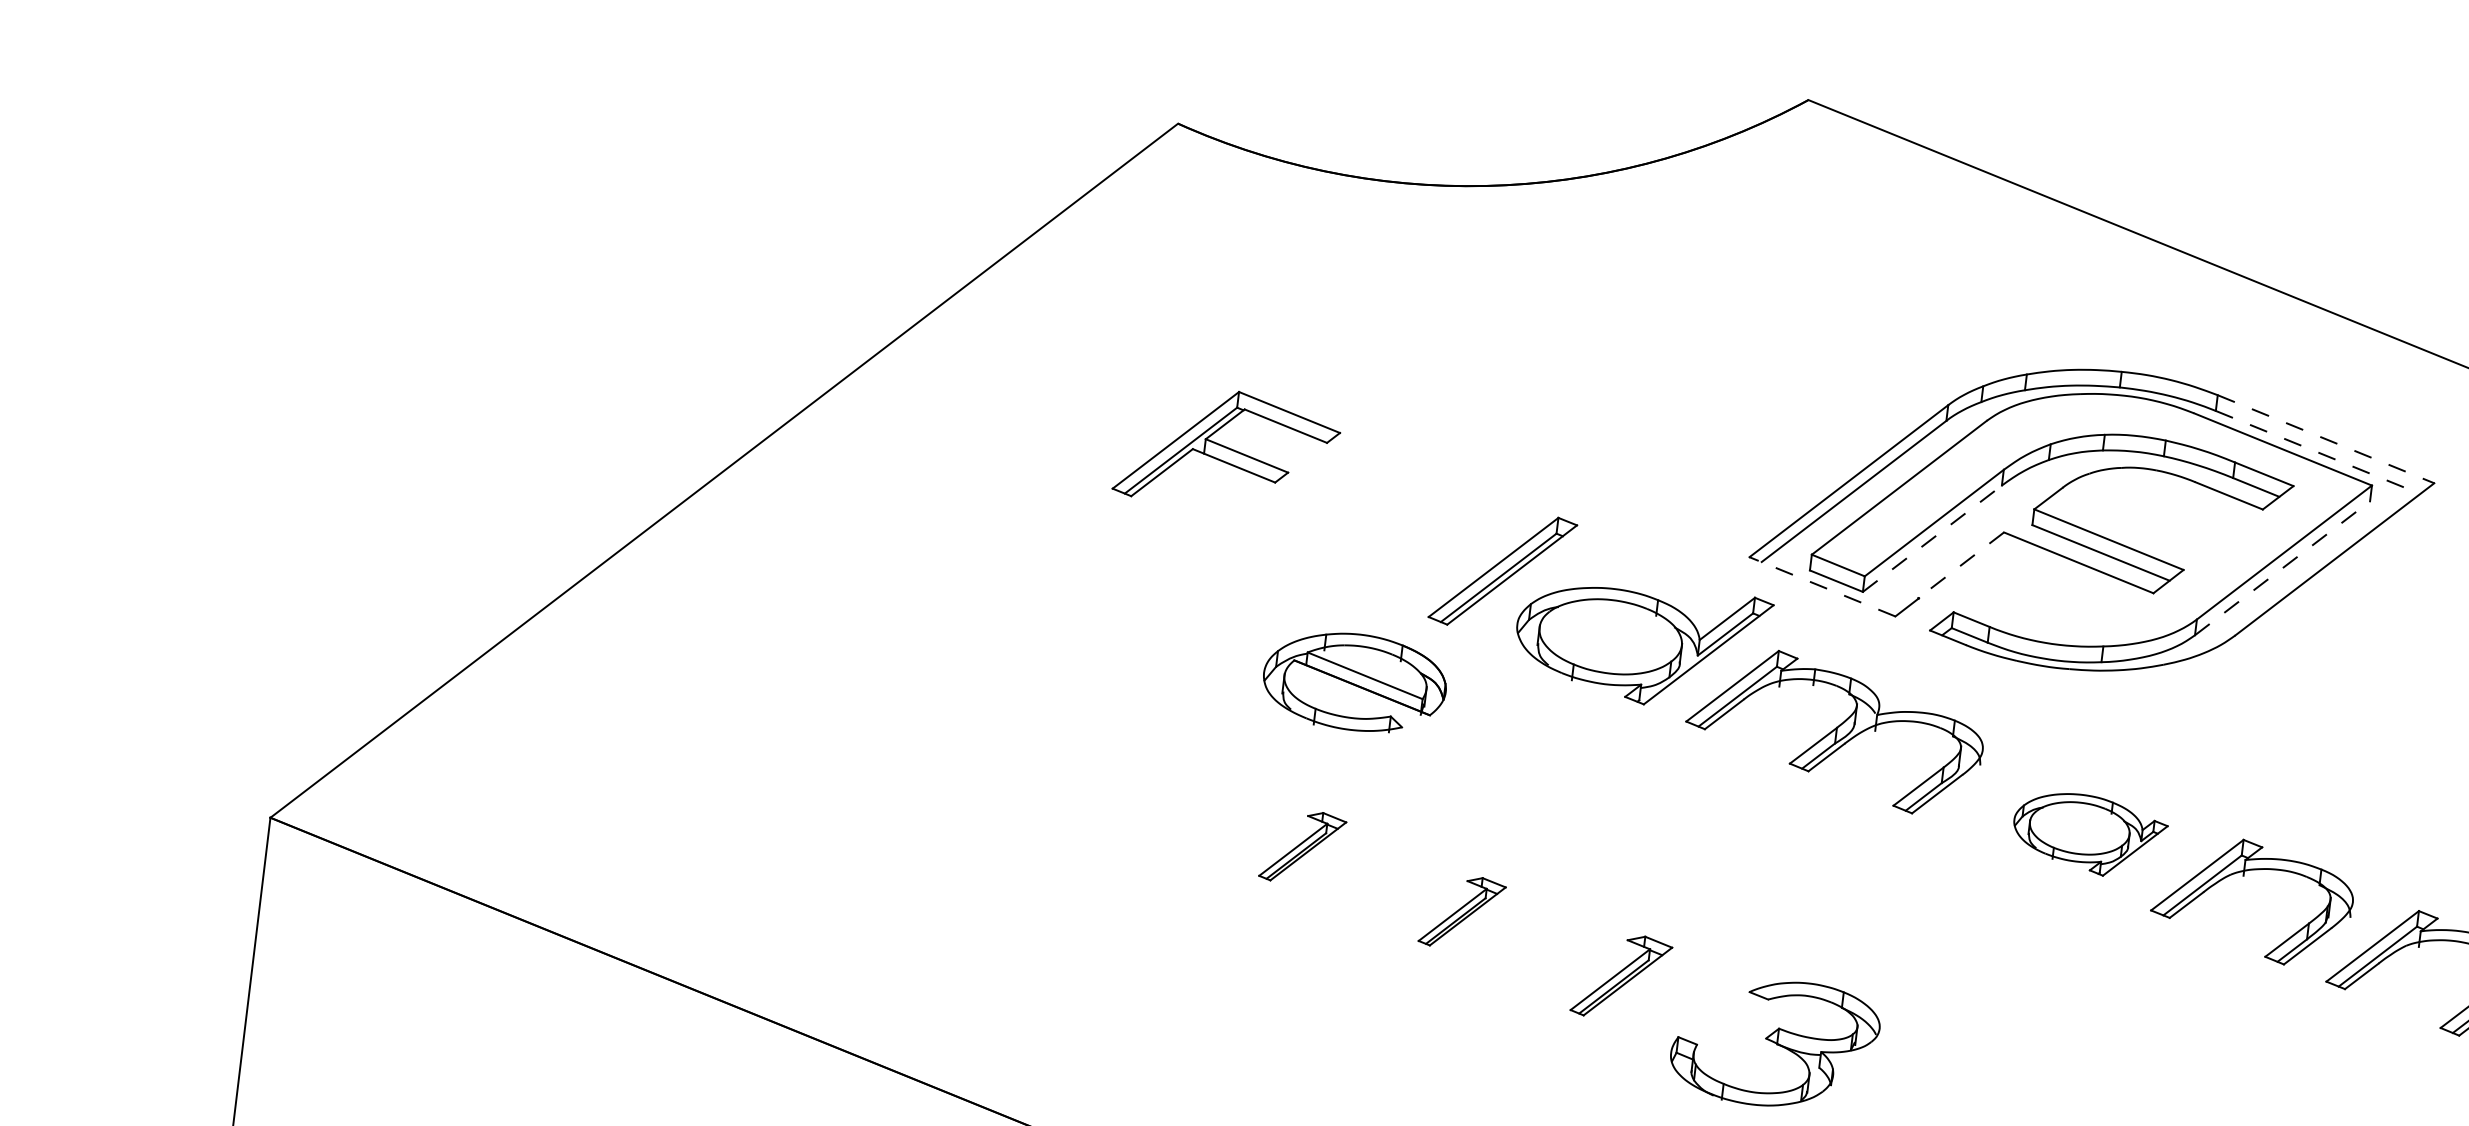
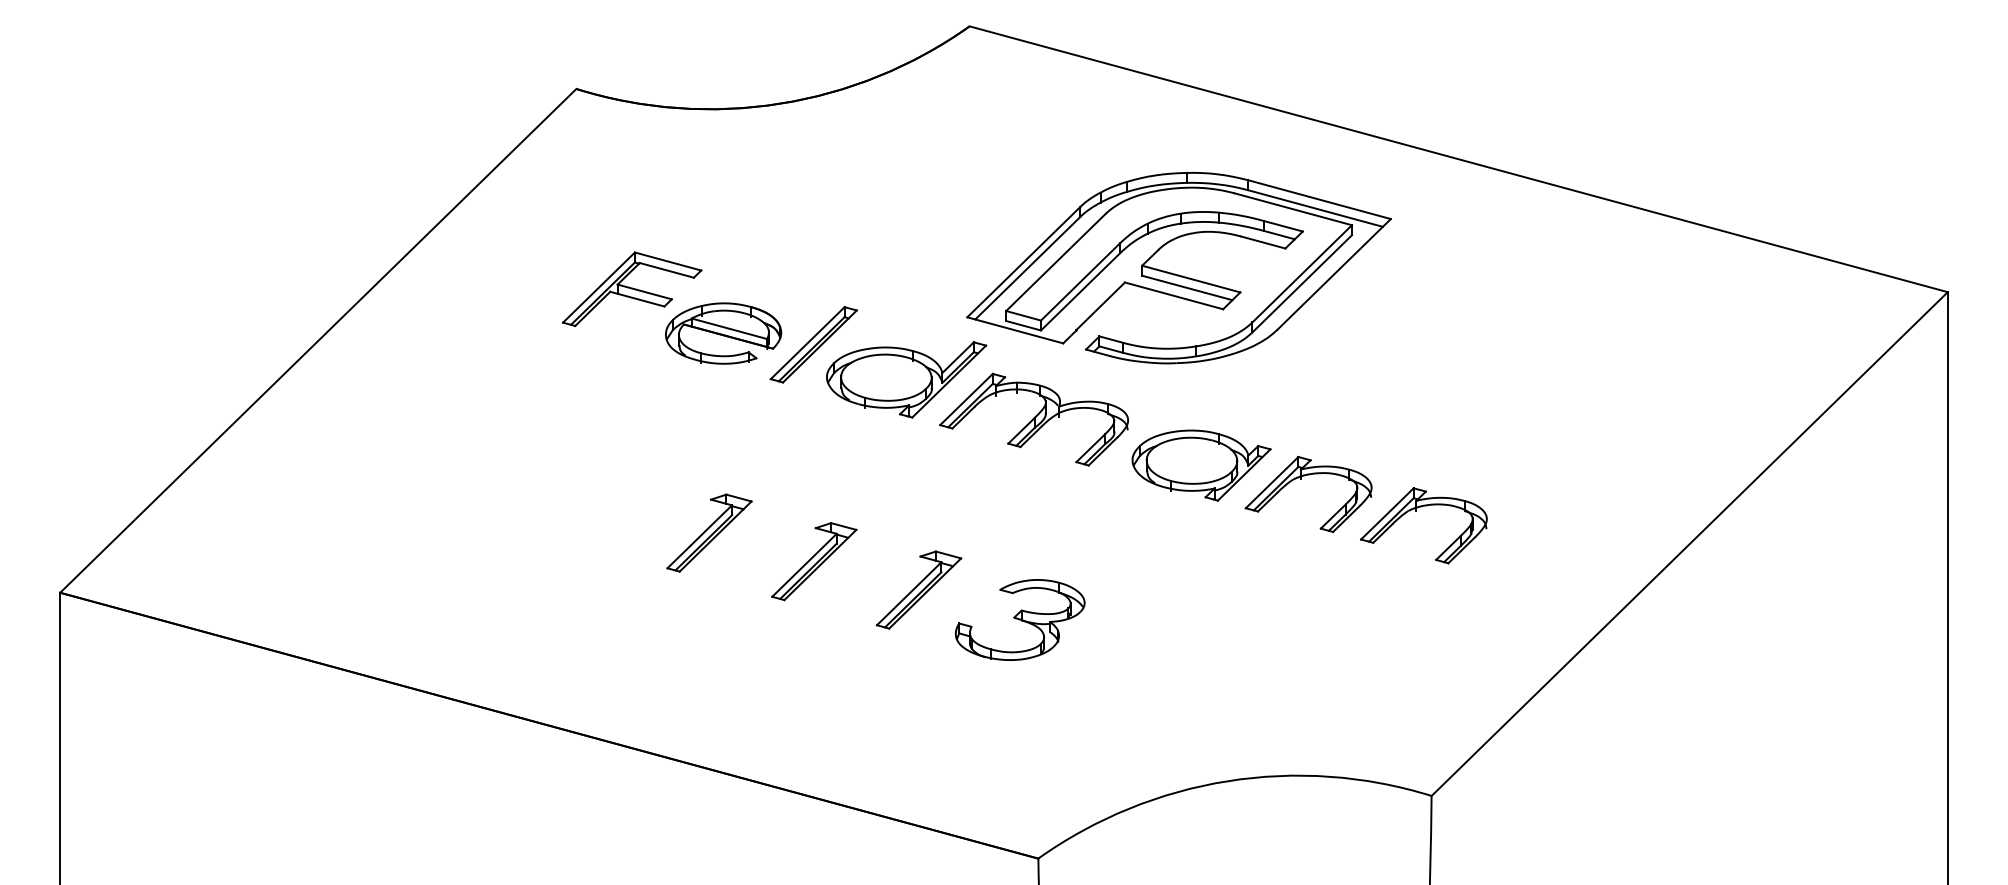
line: (2325, 438) -> (1319, 199), dashed -> solid
line: (2317, 452) -> (1315, 208), dashed -> solid
line: (1932, 538) -> (1080, 291), dashed -> solid
line: (1960, 565) -> (1100, 306), dashed -> solid
line: (2283, 567) -> (1302, 283), dashed -> solid
line: (1822, 587) -> (1015, 330), dashed -> solid
part: (1354, 682) -> (723, 333), moved
part: (2089, 834) -> (1201, 465), size x1.43
part: (1303, 846) -> (709, 532), size x1.67
part: (1462, 912) -> (814, 561), size x1.67
part: (1620, 975) -> (918, 589), size x1.43

